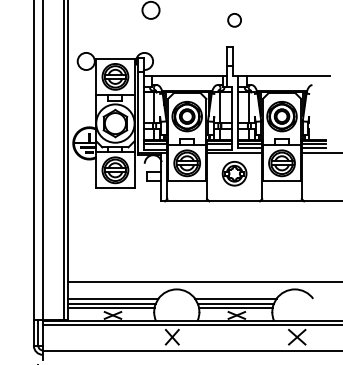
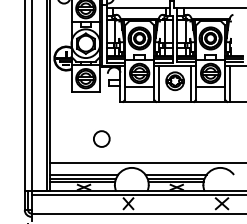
line: (213, 177) -> (159, 84), added
line: (256, 177) -> (191, 84), added
line: (307, 177) -> (229, 84), added
circle: (136, 250) -> (101, 138), added

